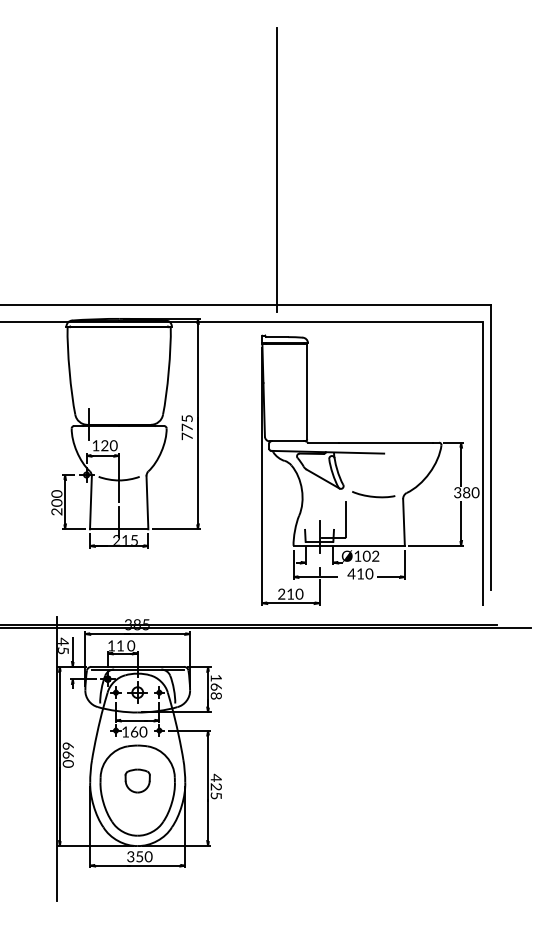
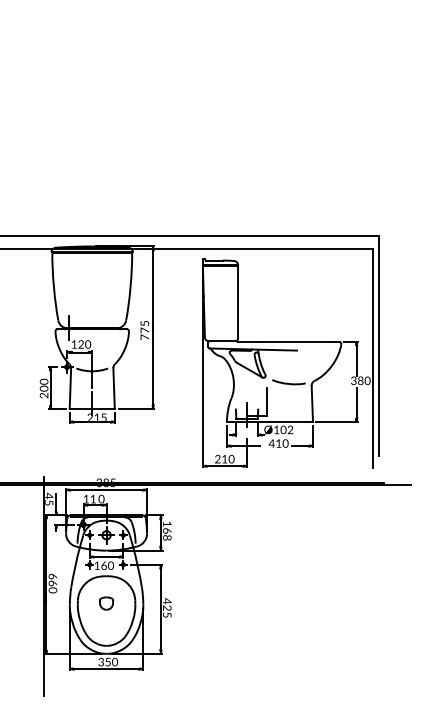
line: (277, 170) -> (214, 131), removed
part: (137, 780) -> (106, 603), size x0.7

